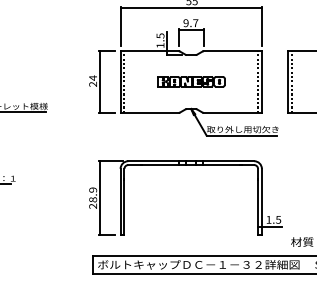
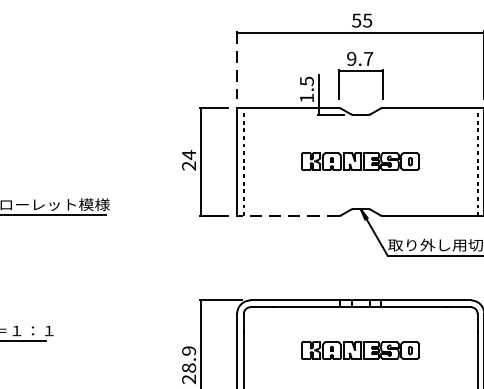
line: (120, 27) -> (236, 66), solid -> dashed
line: (149, 112) -> (287, 215), solid -> dashed
part: (191, 189) -> (361, 349), added

